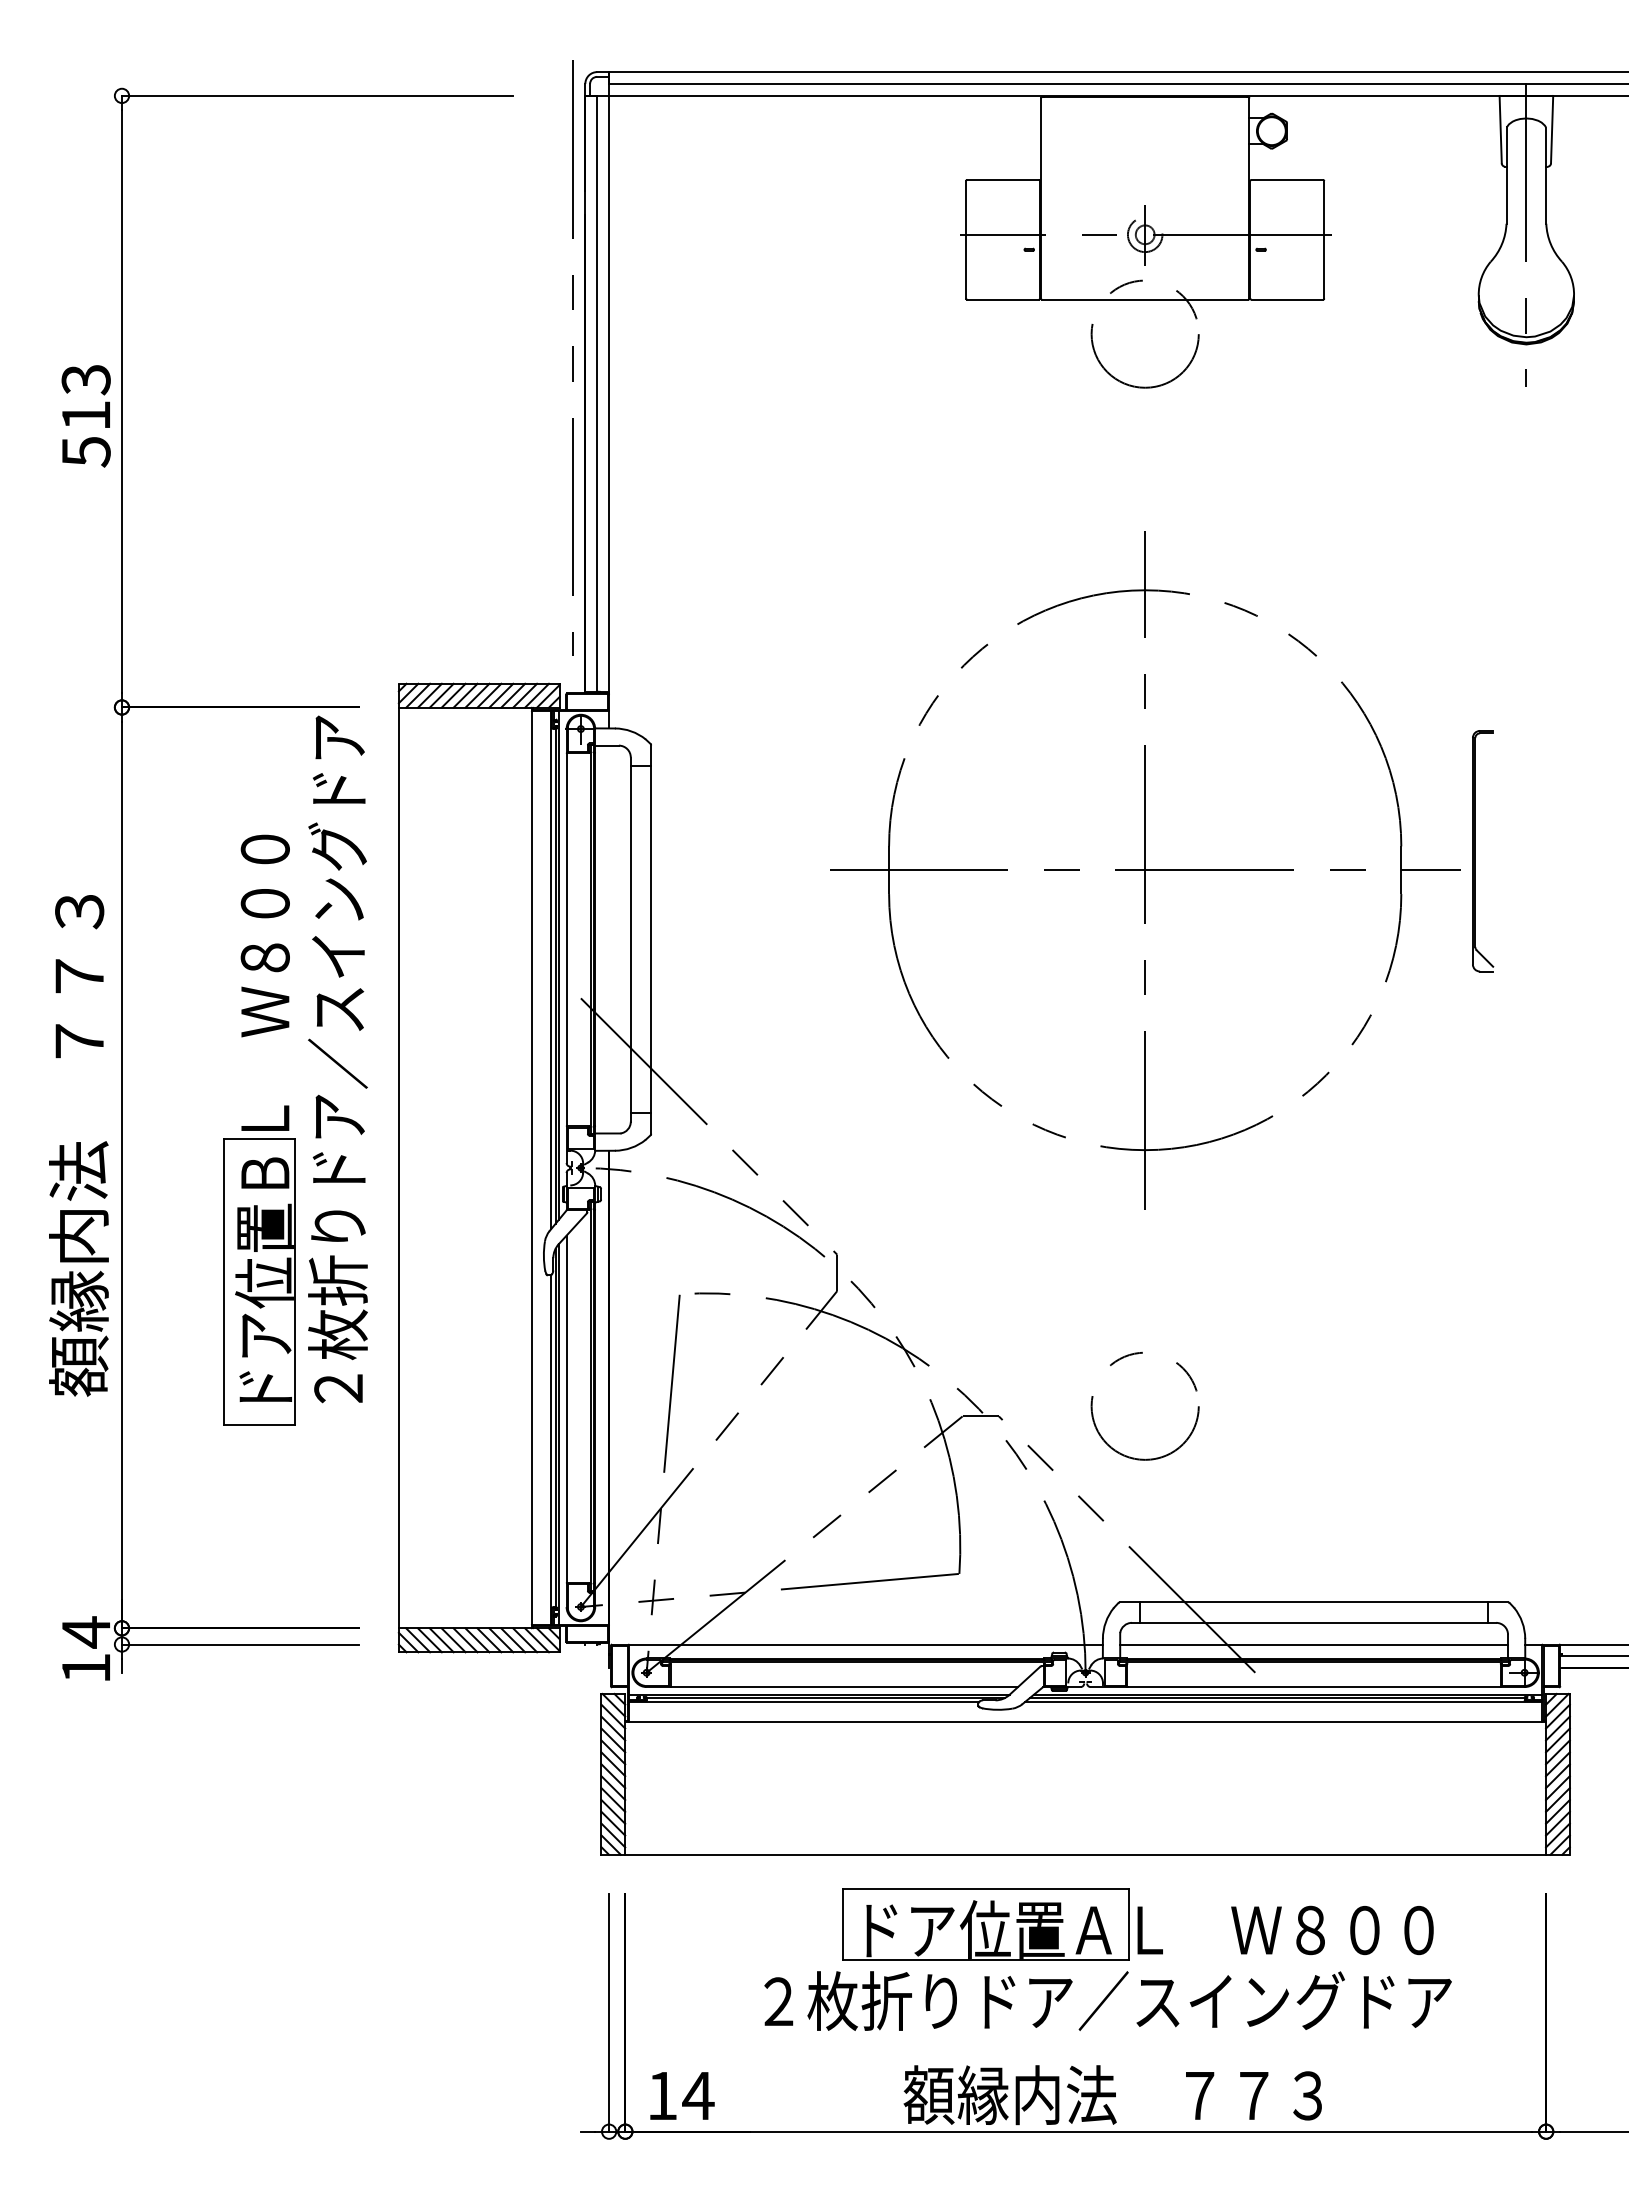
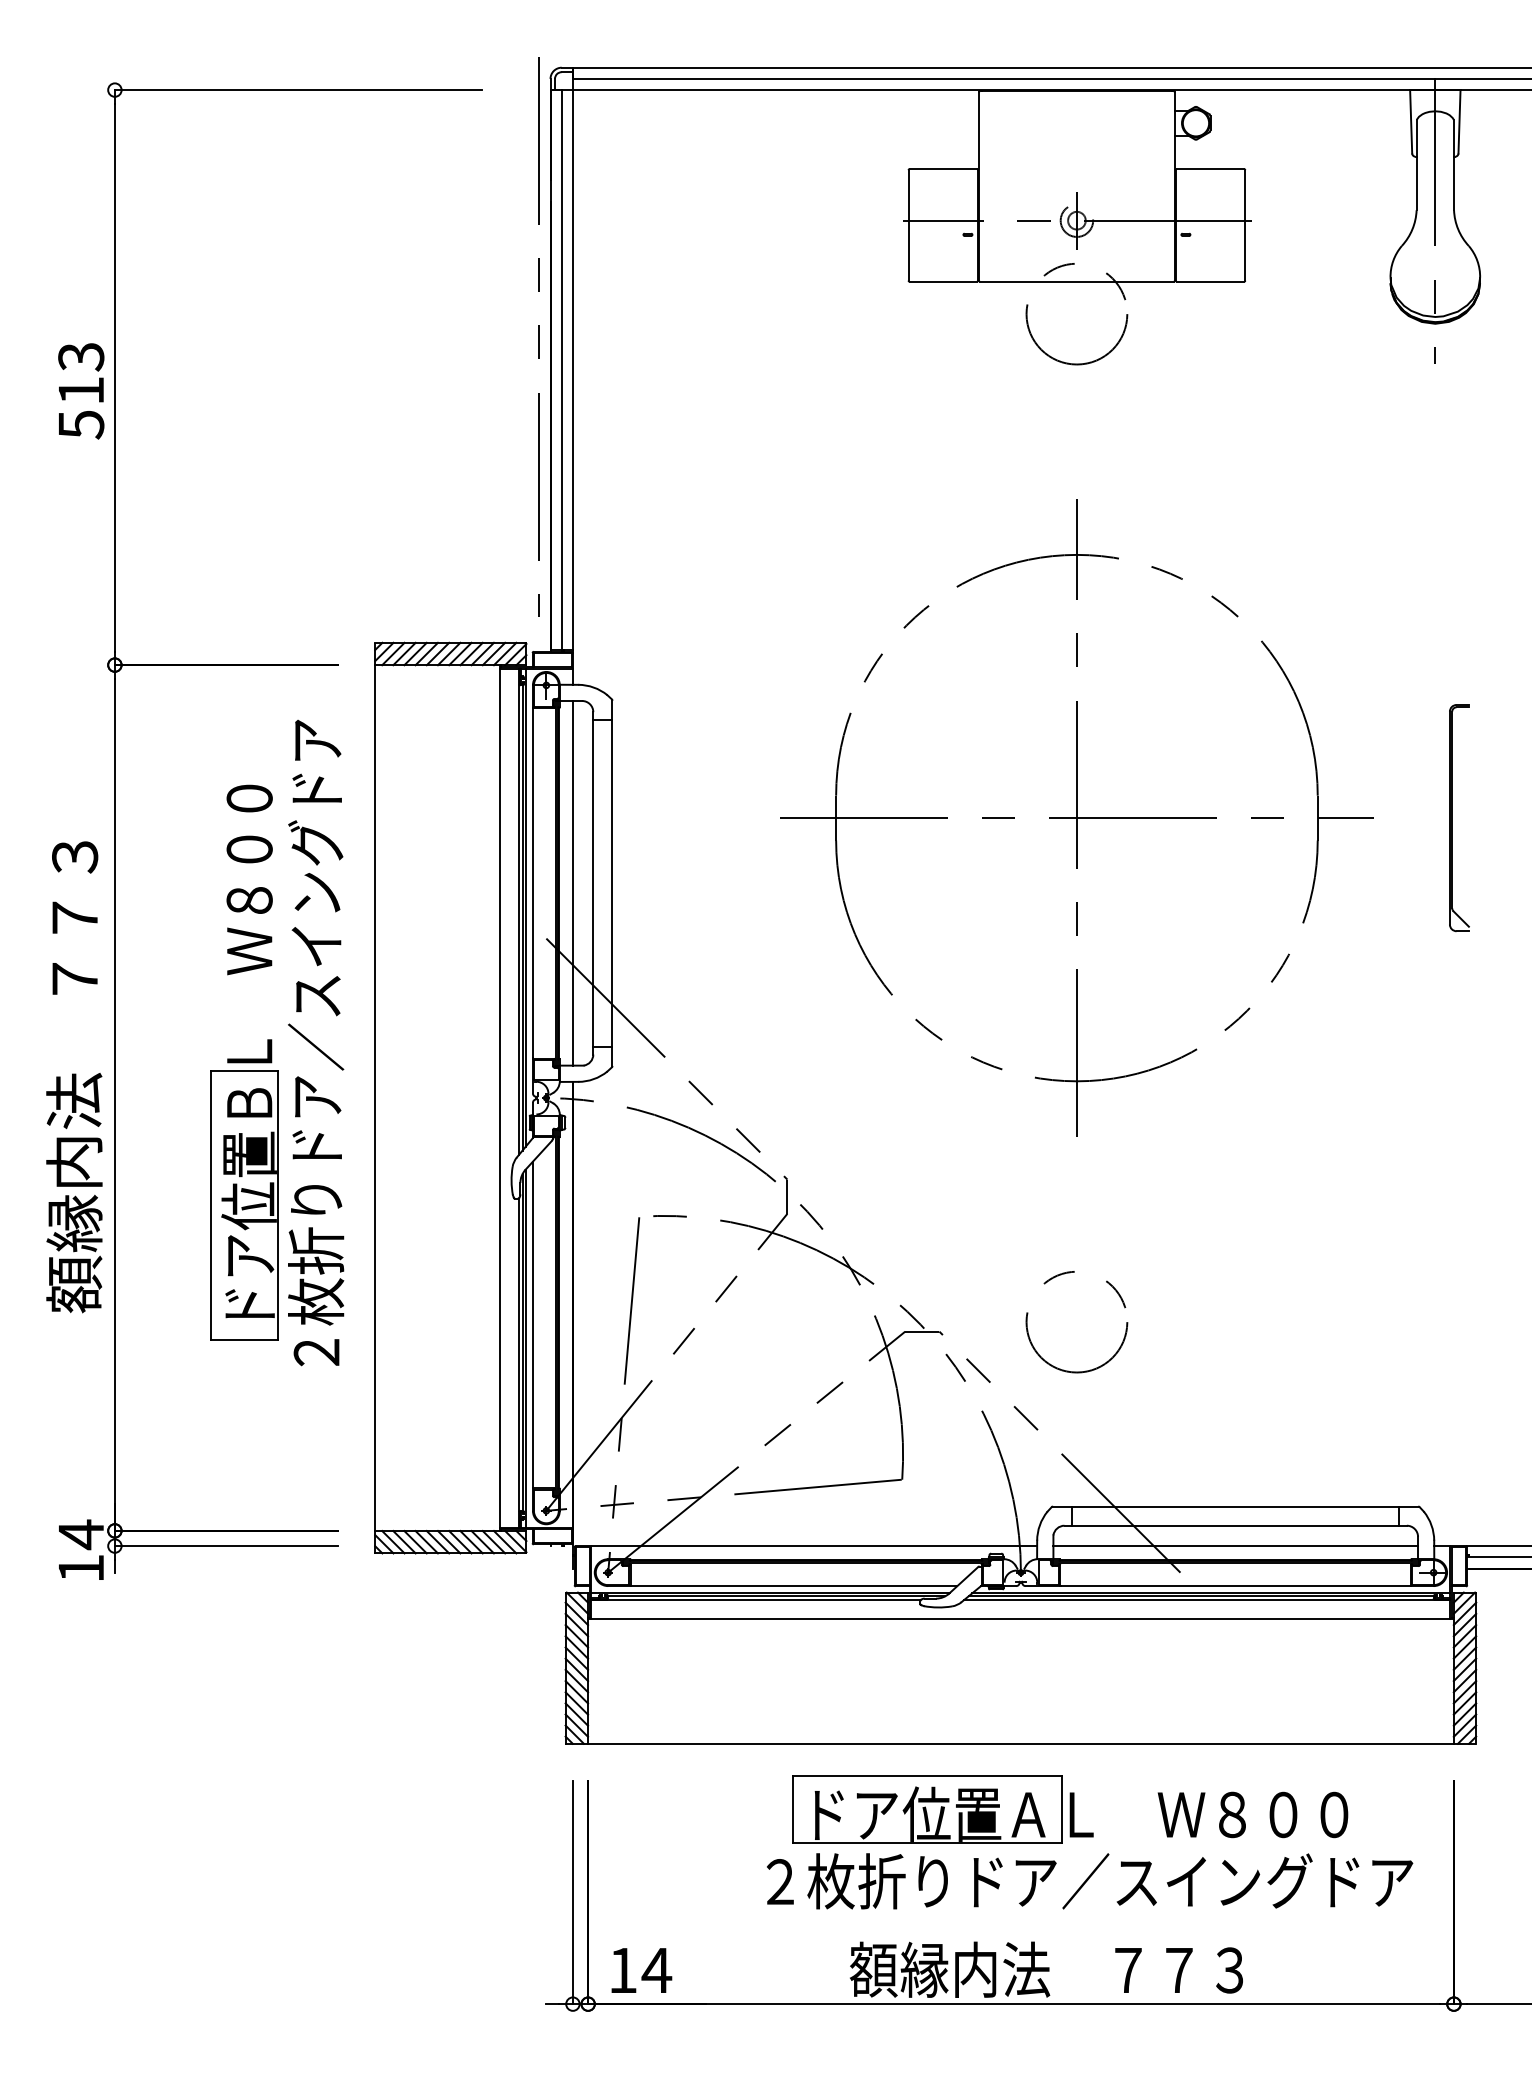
part: (1475, 851) -> (1452, 818), moved
line: (609, 939) -> (573, 883), added
text: (337, 1059) -> (315, 1043), moved
text: (1107, 2000) -> (1089, 1880), moved

